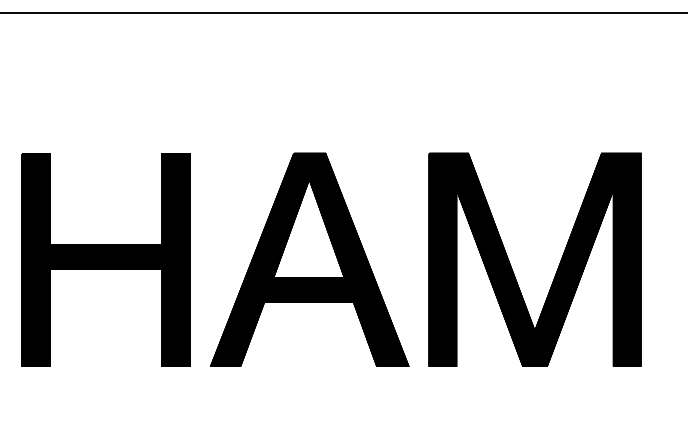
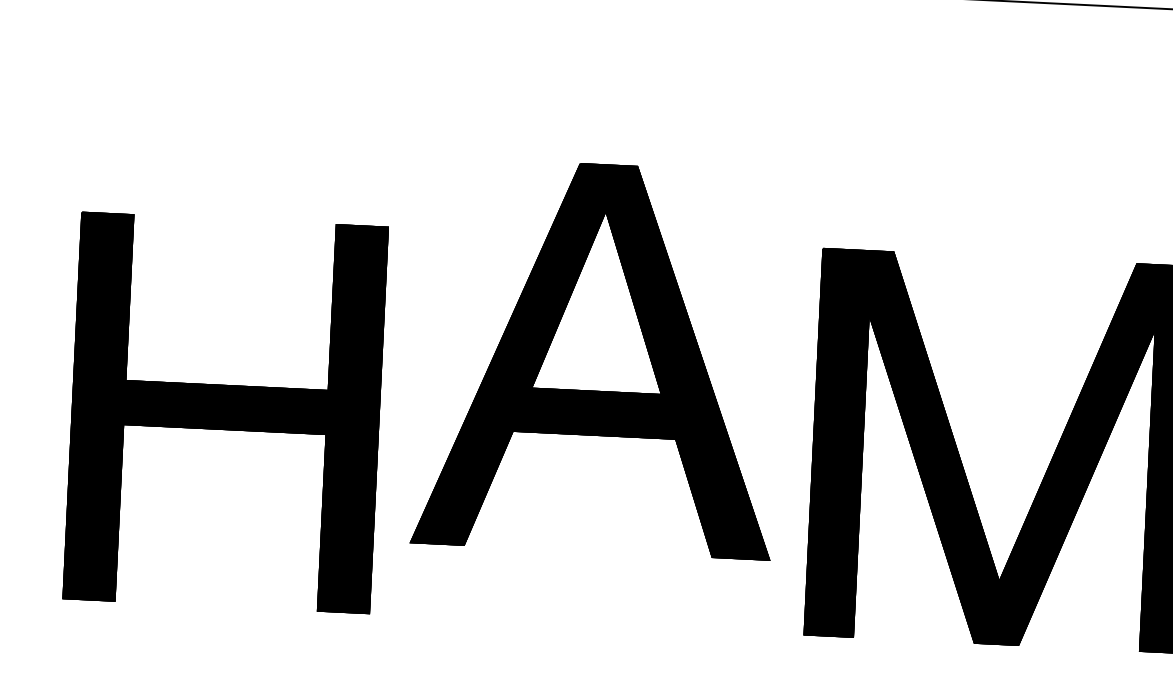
part: (309, 259) -> (599, 357), moved

